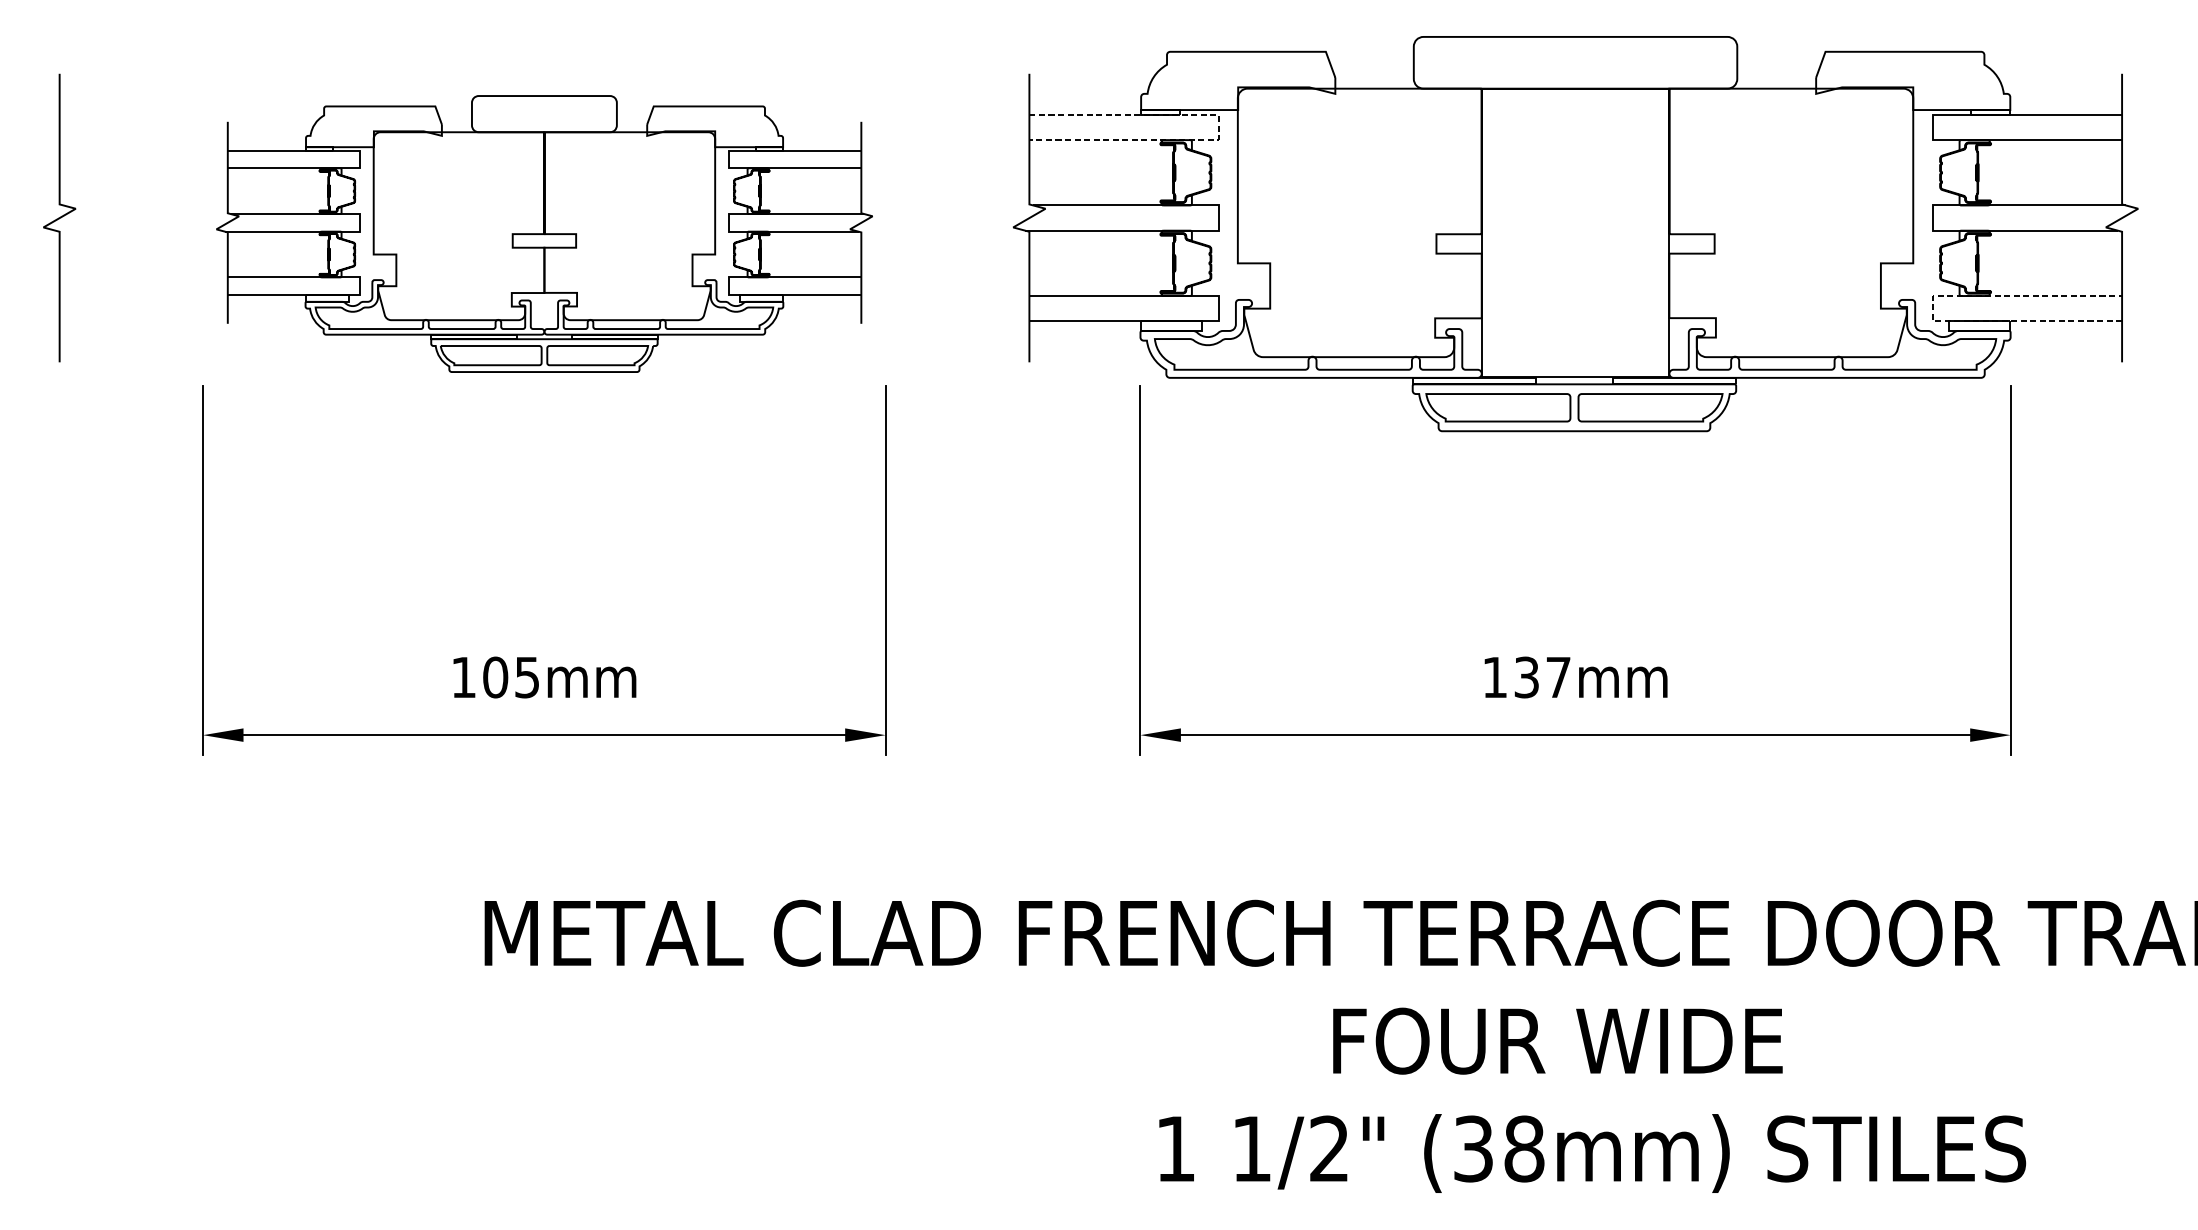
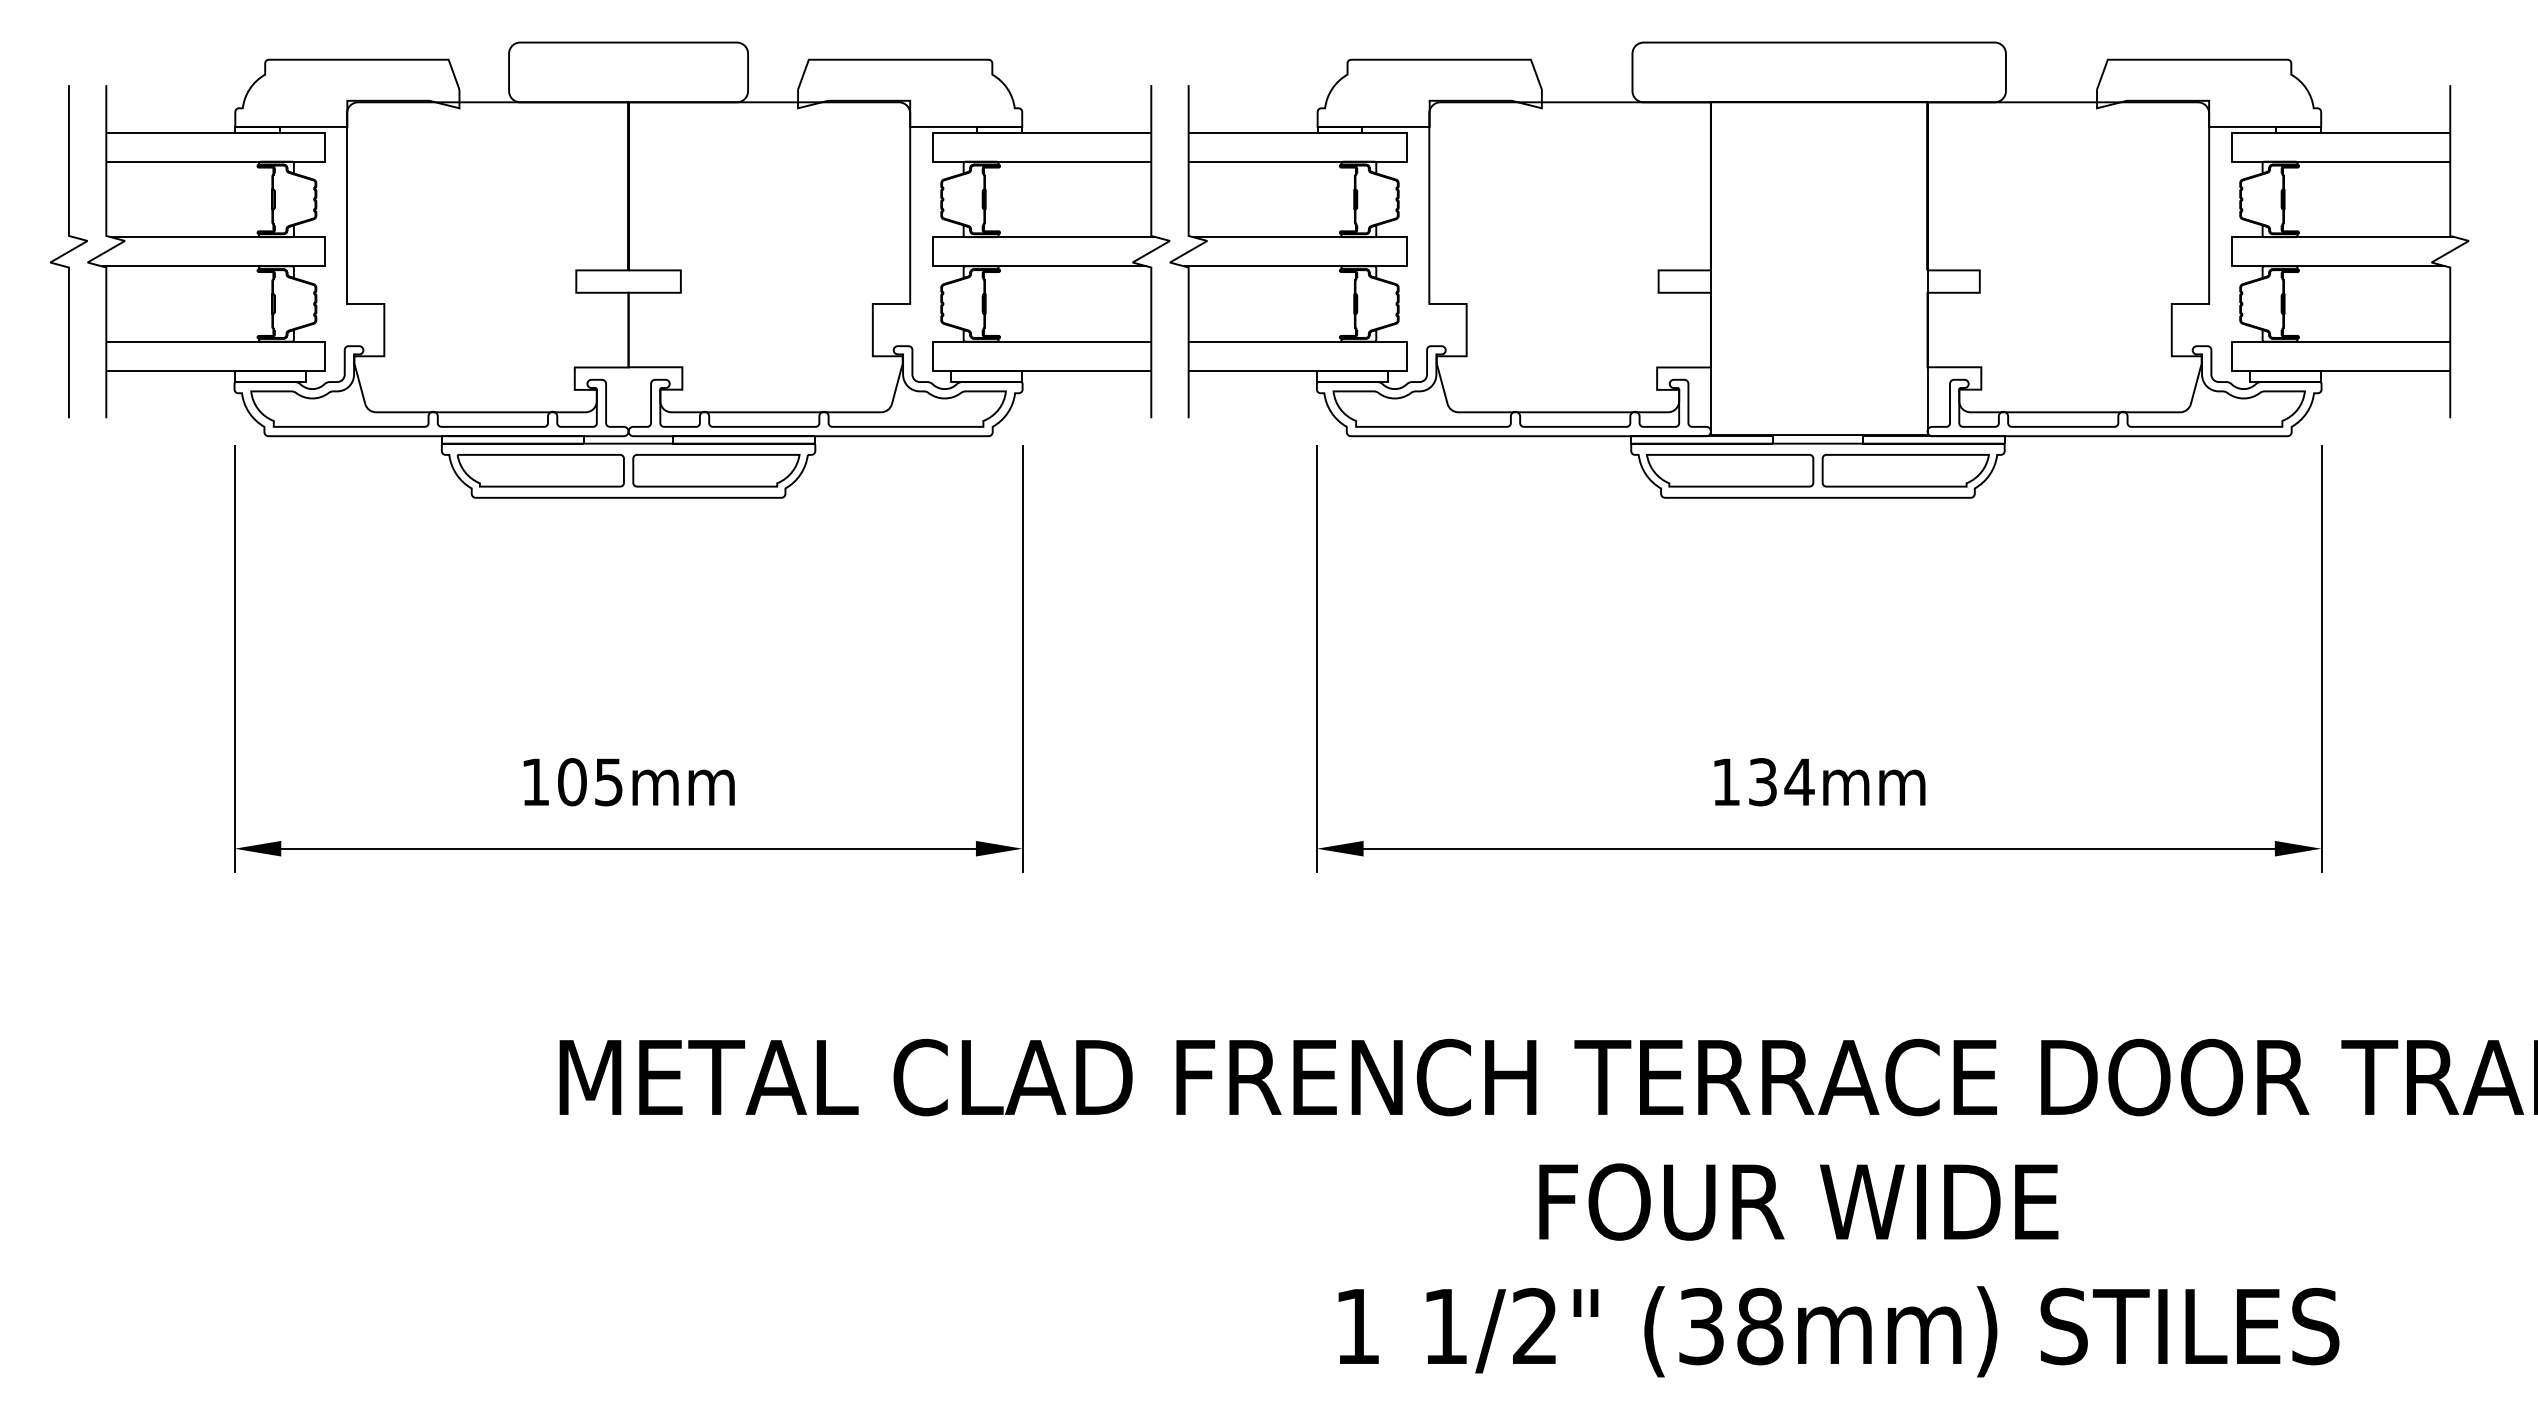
line: (1218, 127) -> (1407, 147), dashed -> solid
part: (544, 233) -> (628, 269), size x1.43
line: (1932, 308) -> (2231, 356), dashed -> solid
text: (1558, 676) -> (1799, 781), 137mm -> 134mm

